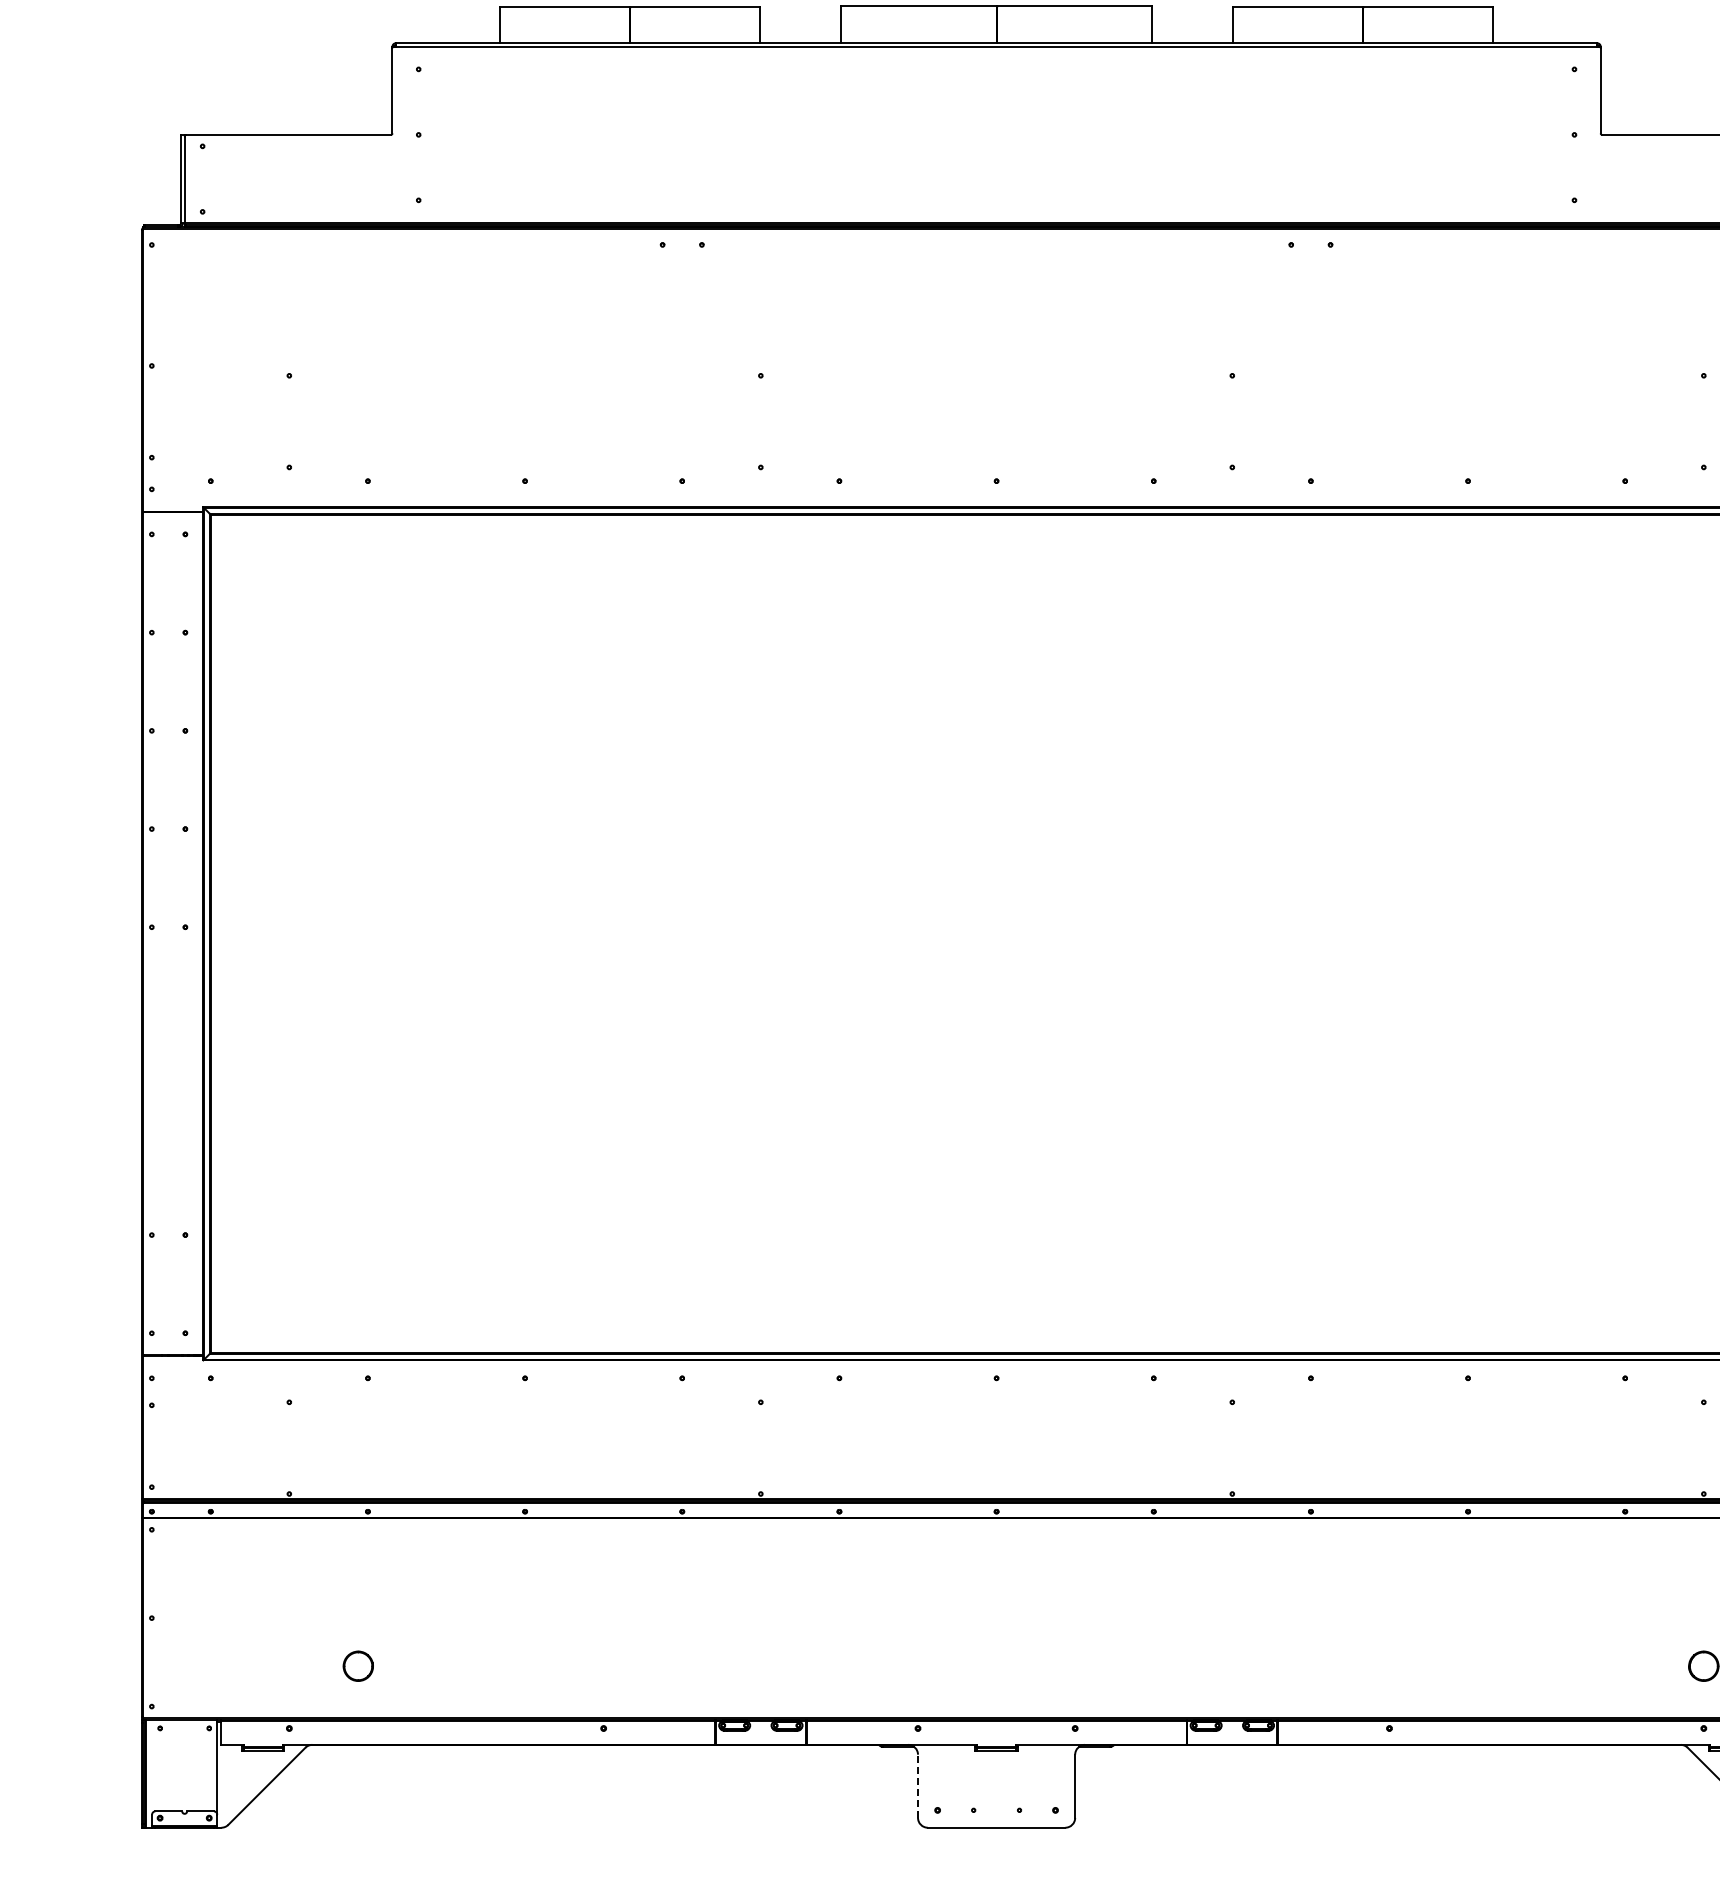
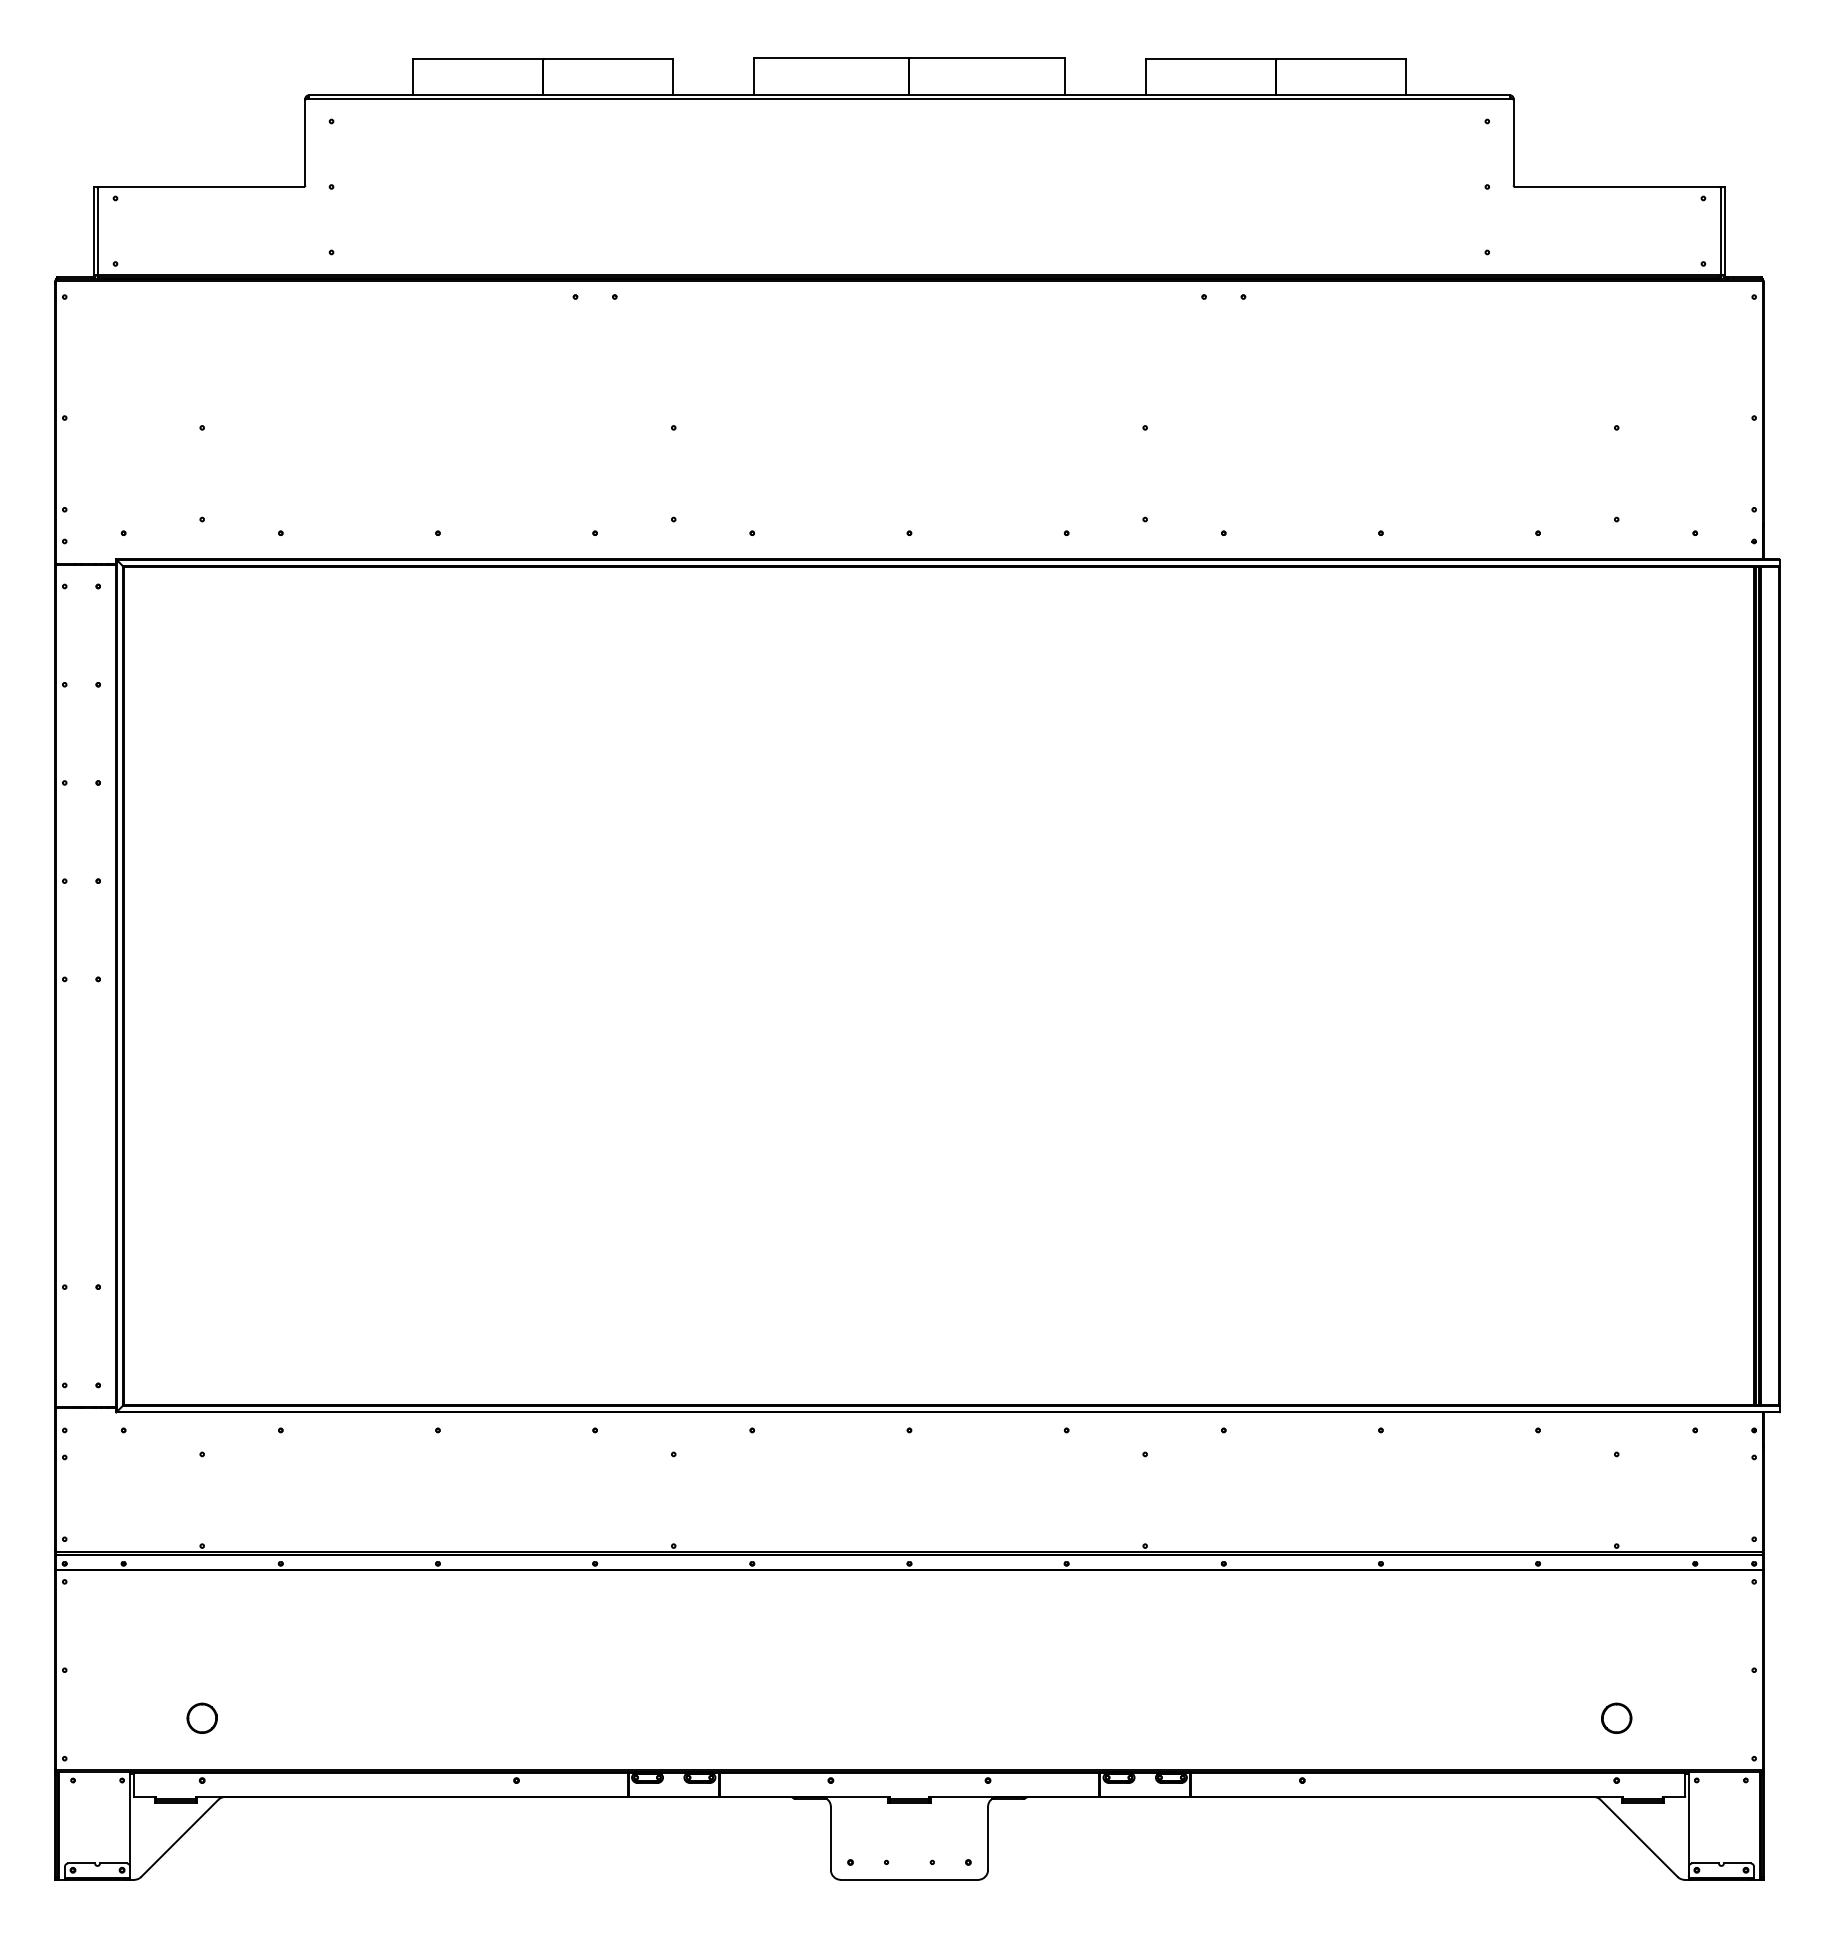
part: (357, 1665) -> (201, 1717), moved
line: (917, 1786) -> (830, 1838), dashed -> solid

